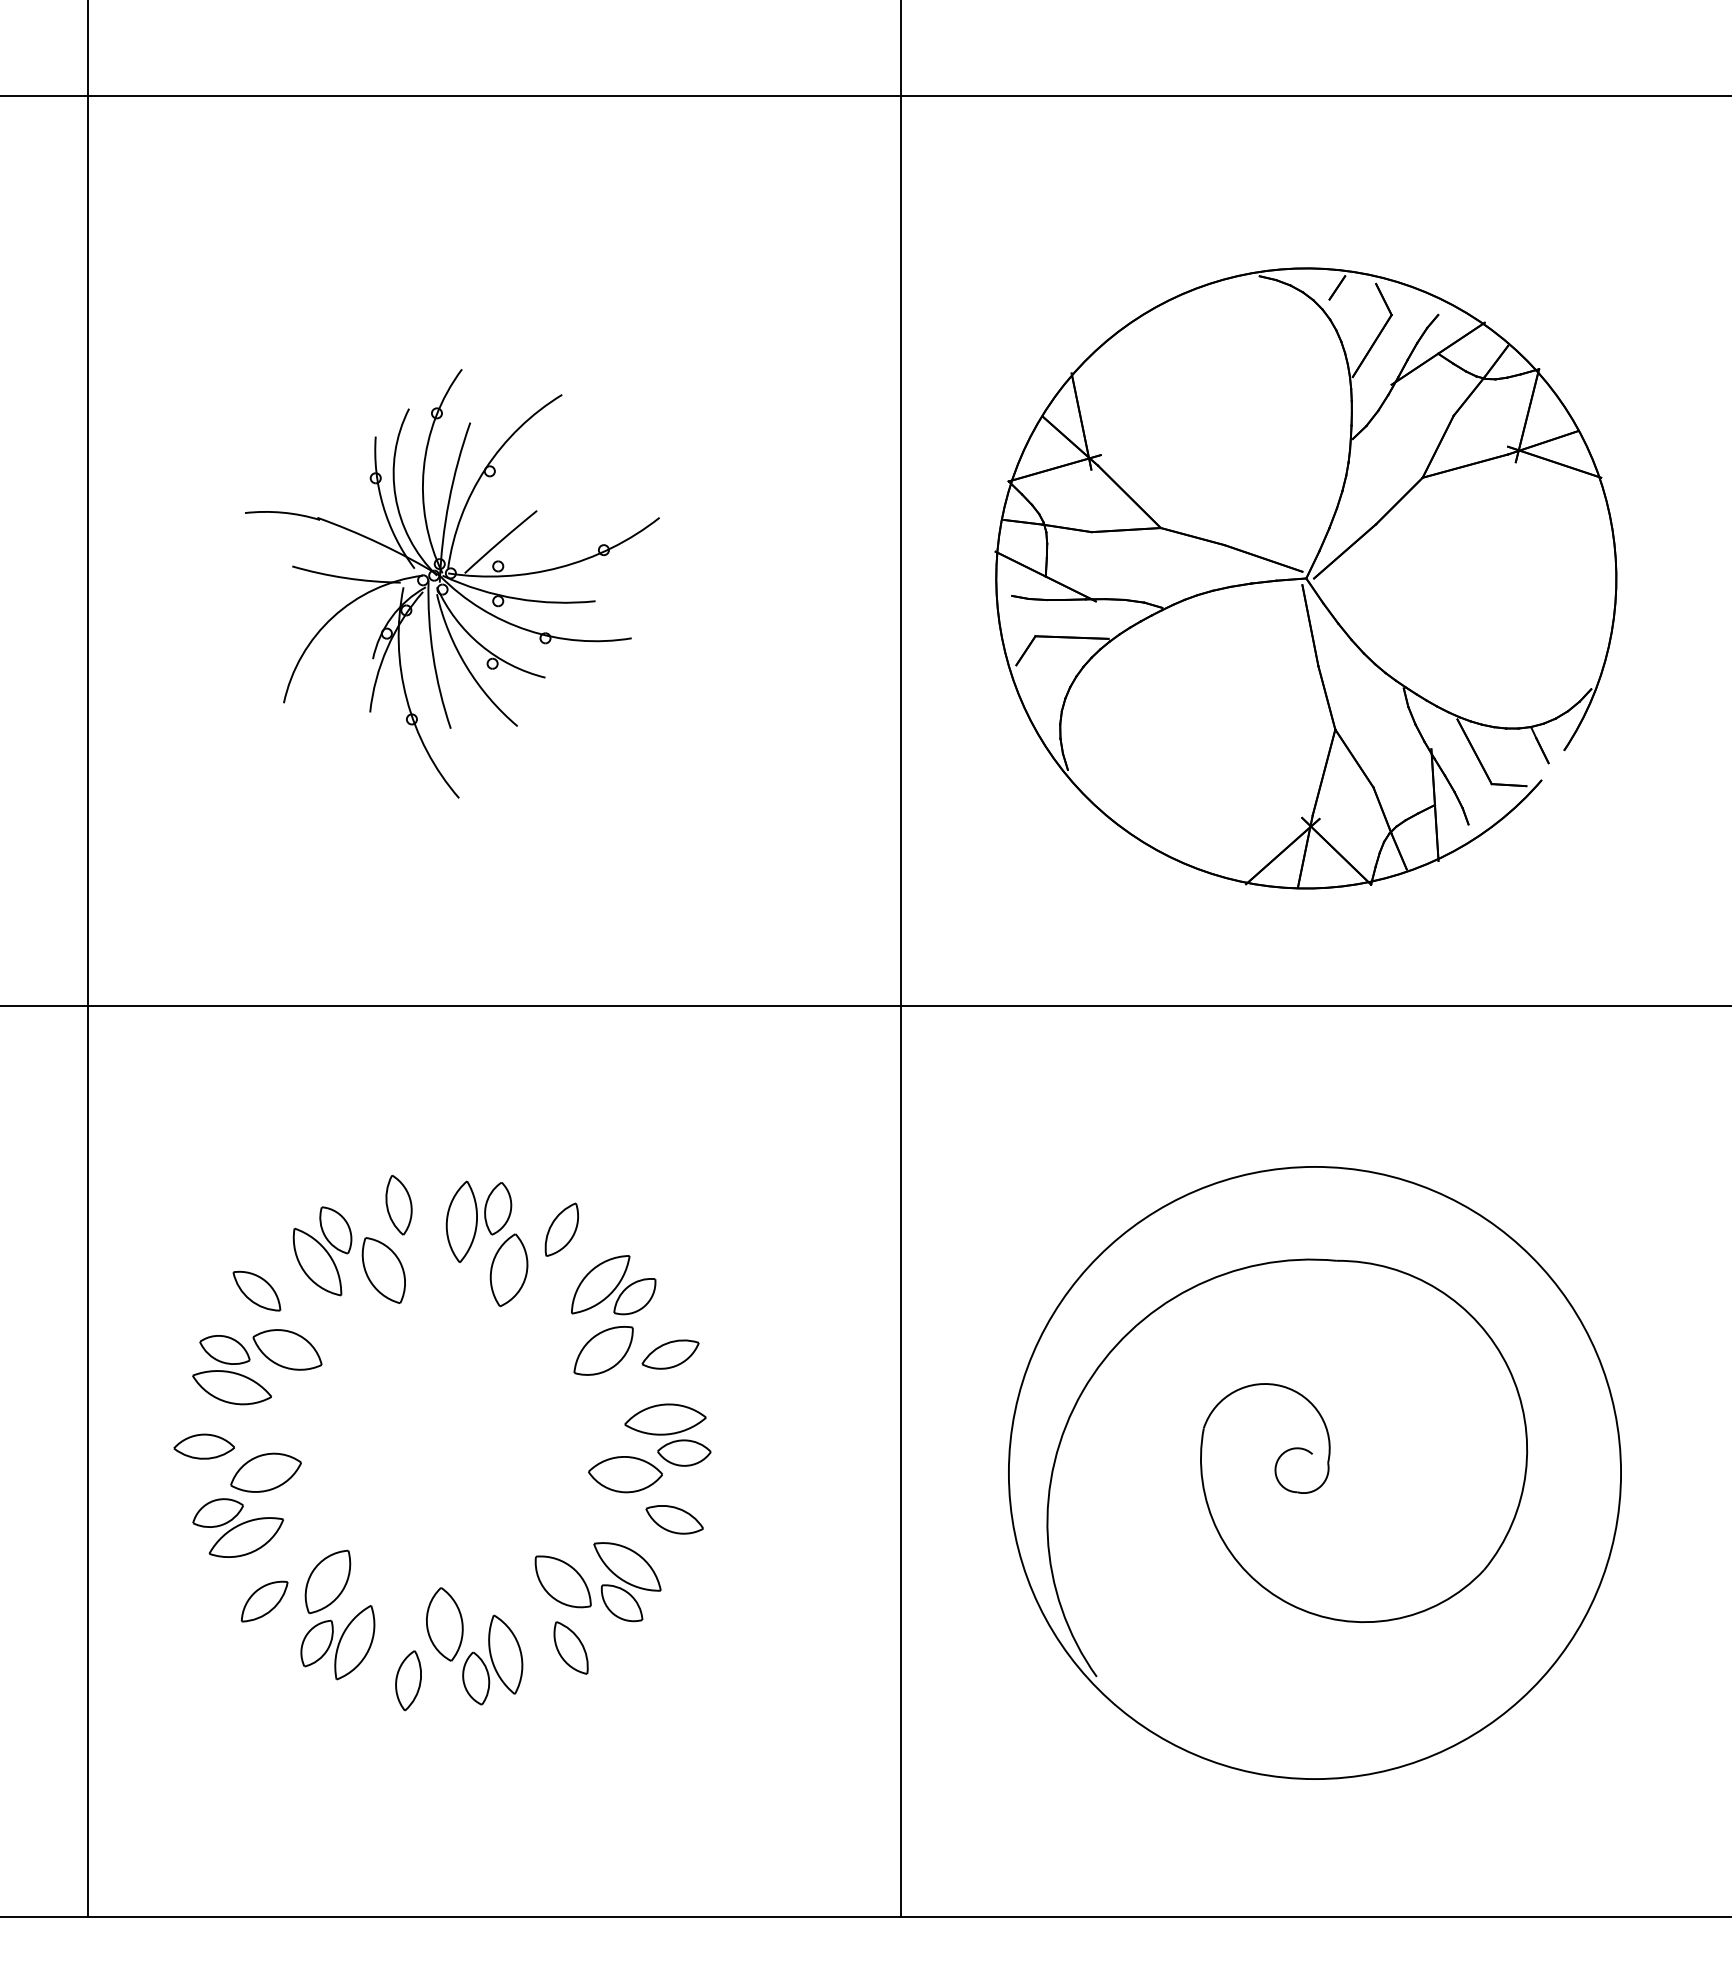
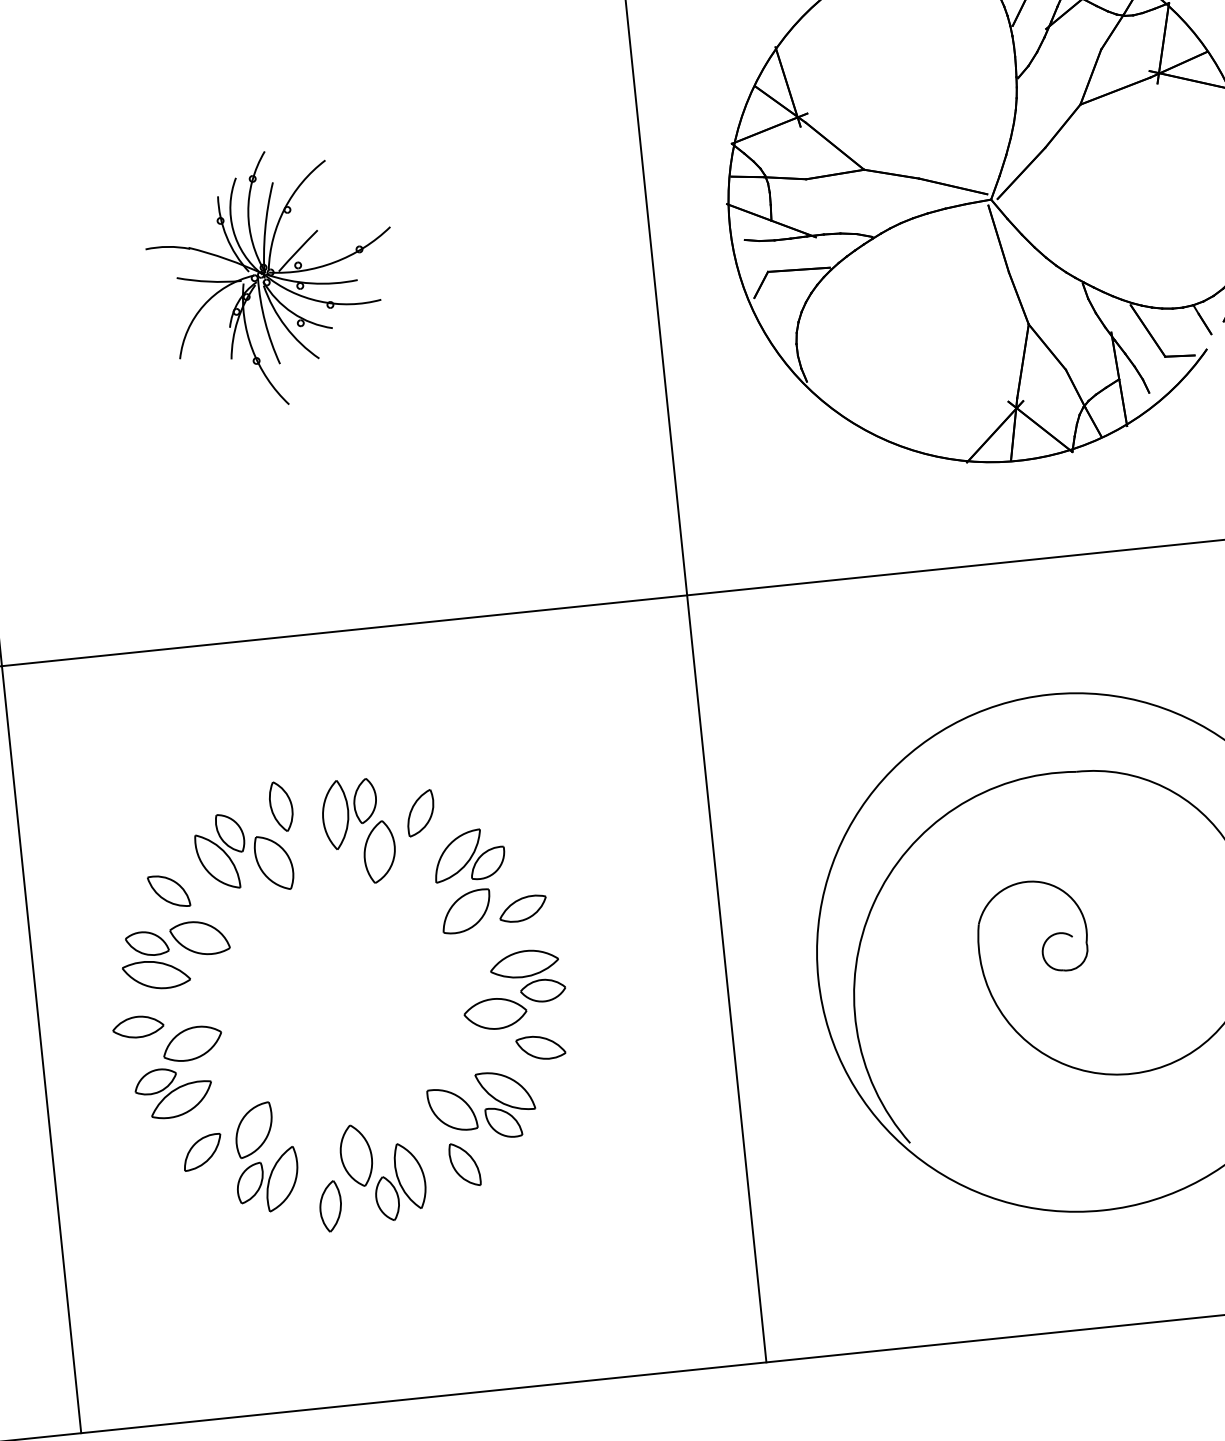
part: (452, 583) -> (272, 278), size x0.7

